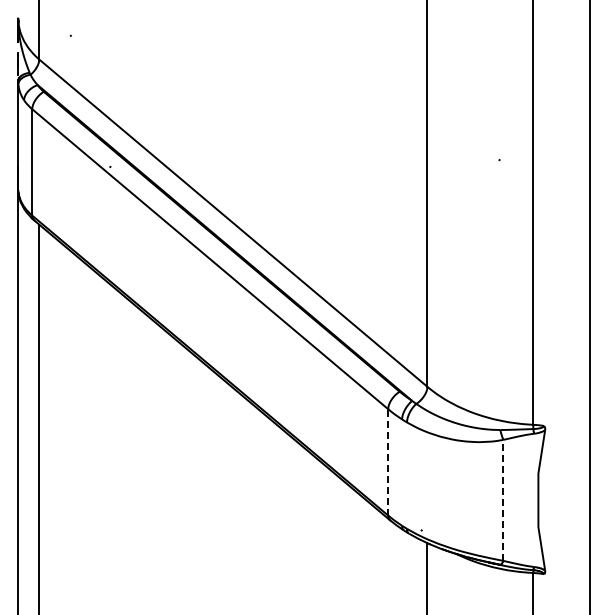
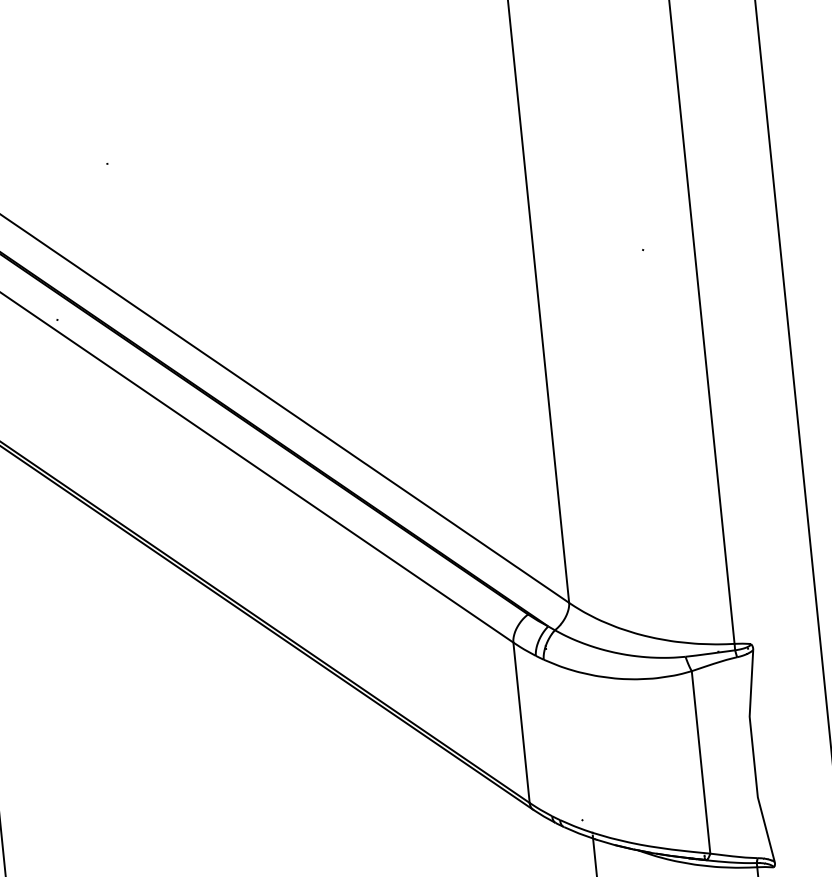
line: (388, 461) -> (521, 721), dashed -> solid
line: (503, 500) -> (701, 762), dashed -> solid

